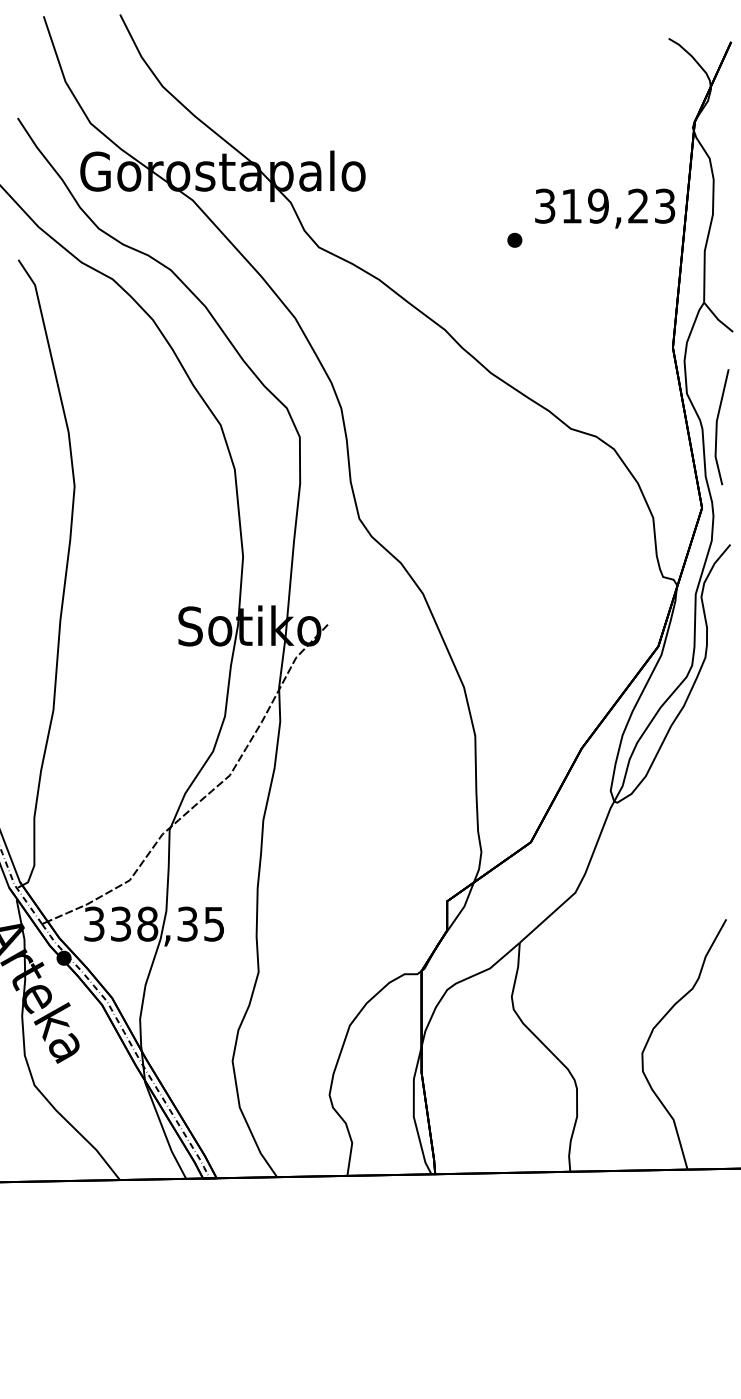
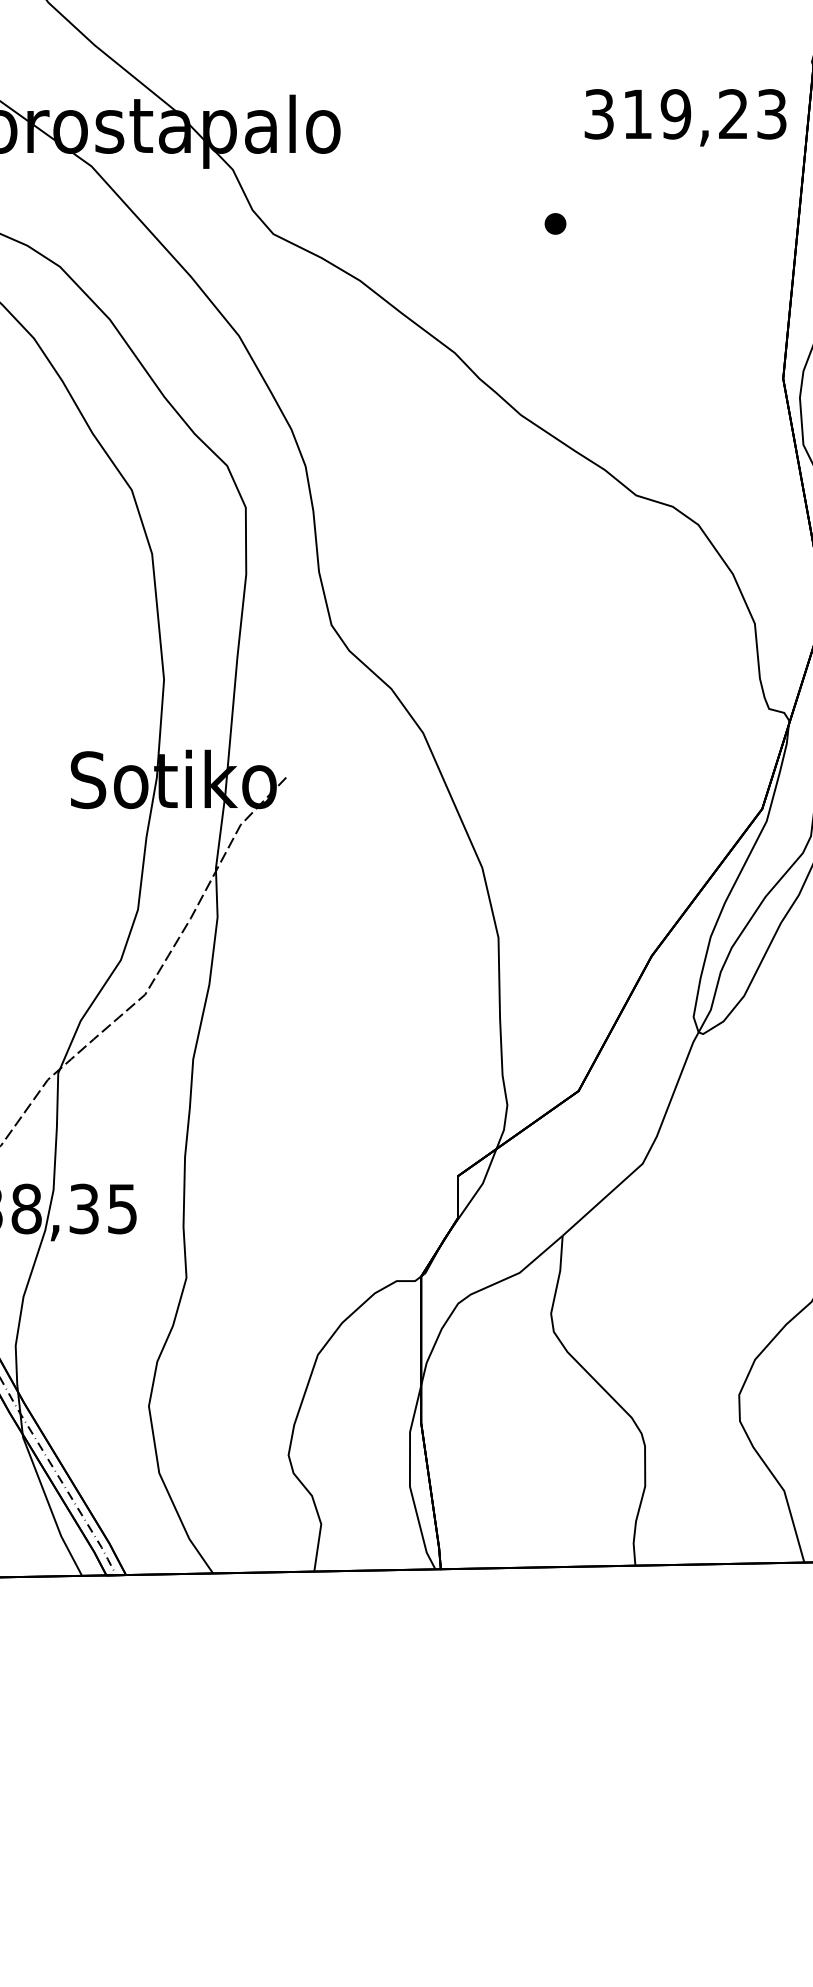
text: (605, 208) -> (686, 117), moved

